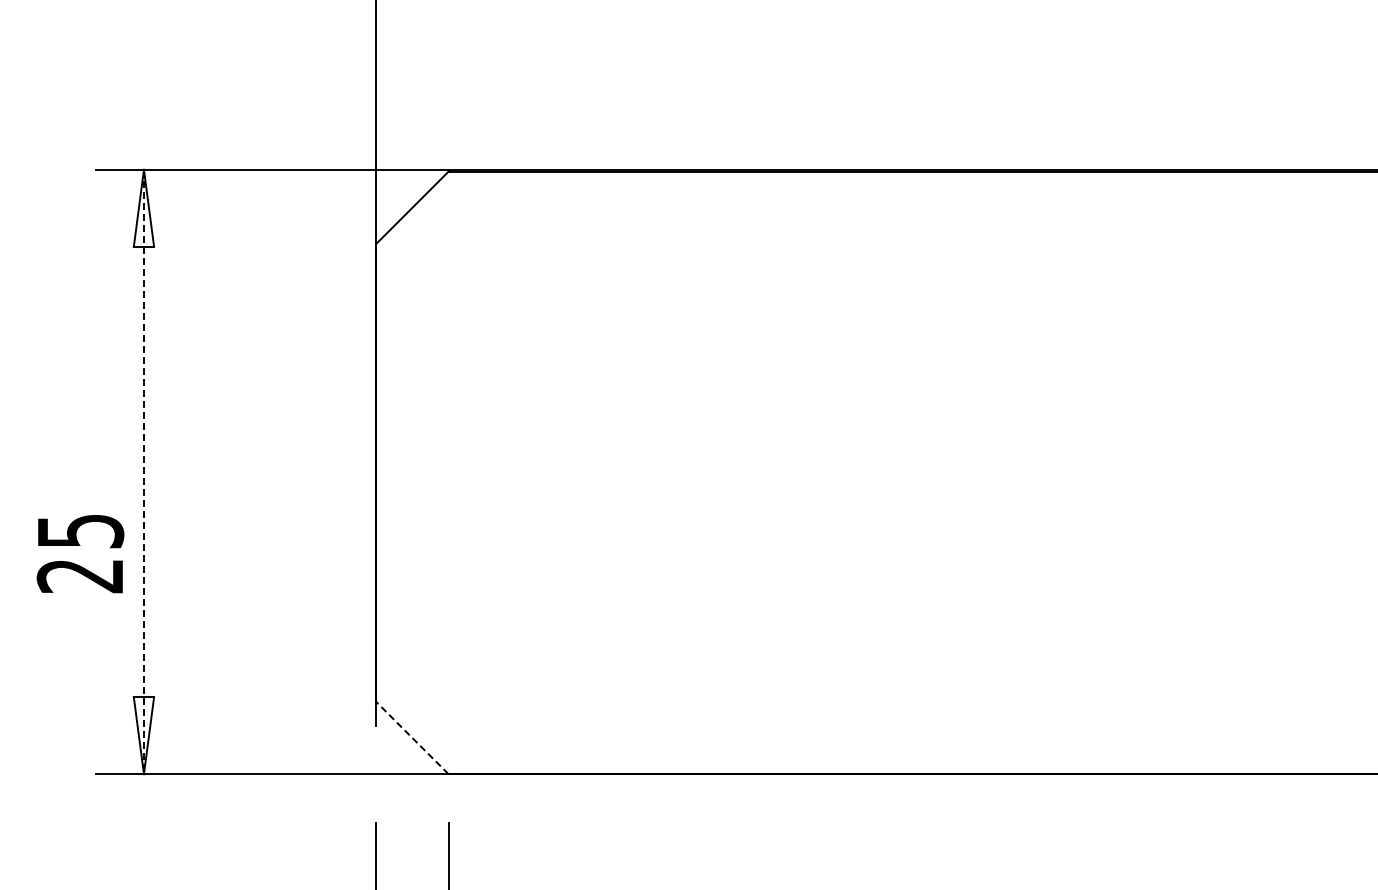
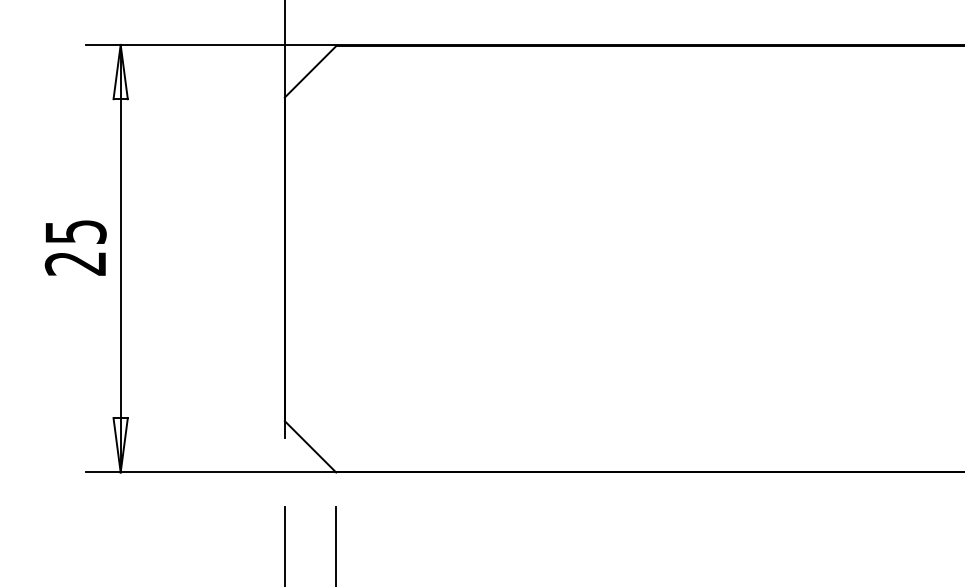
line: (143, 472) -> (120, 259), dashed -> solid
text: (80, 554) -> (75, 248), moved
line: (411, 737) -> (309, 446), dashed -> solid

